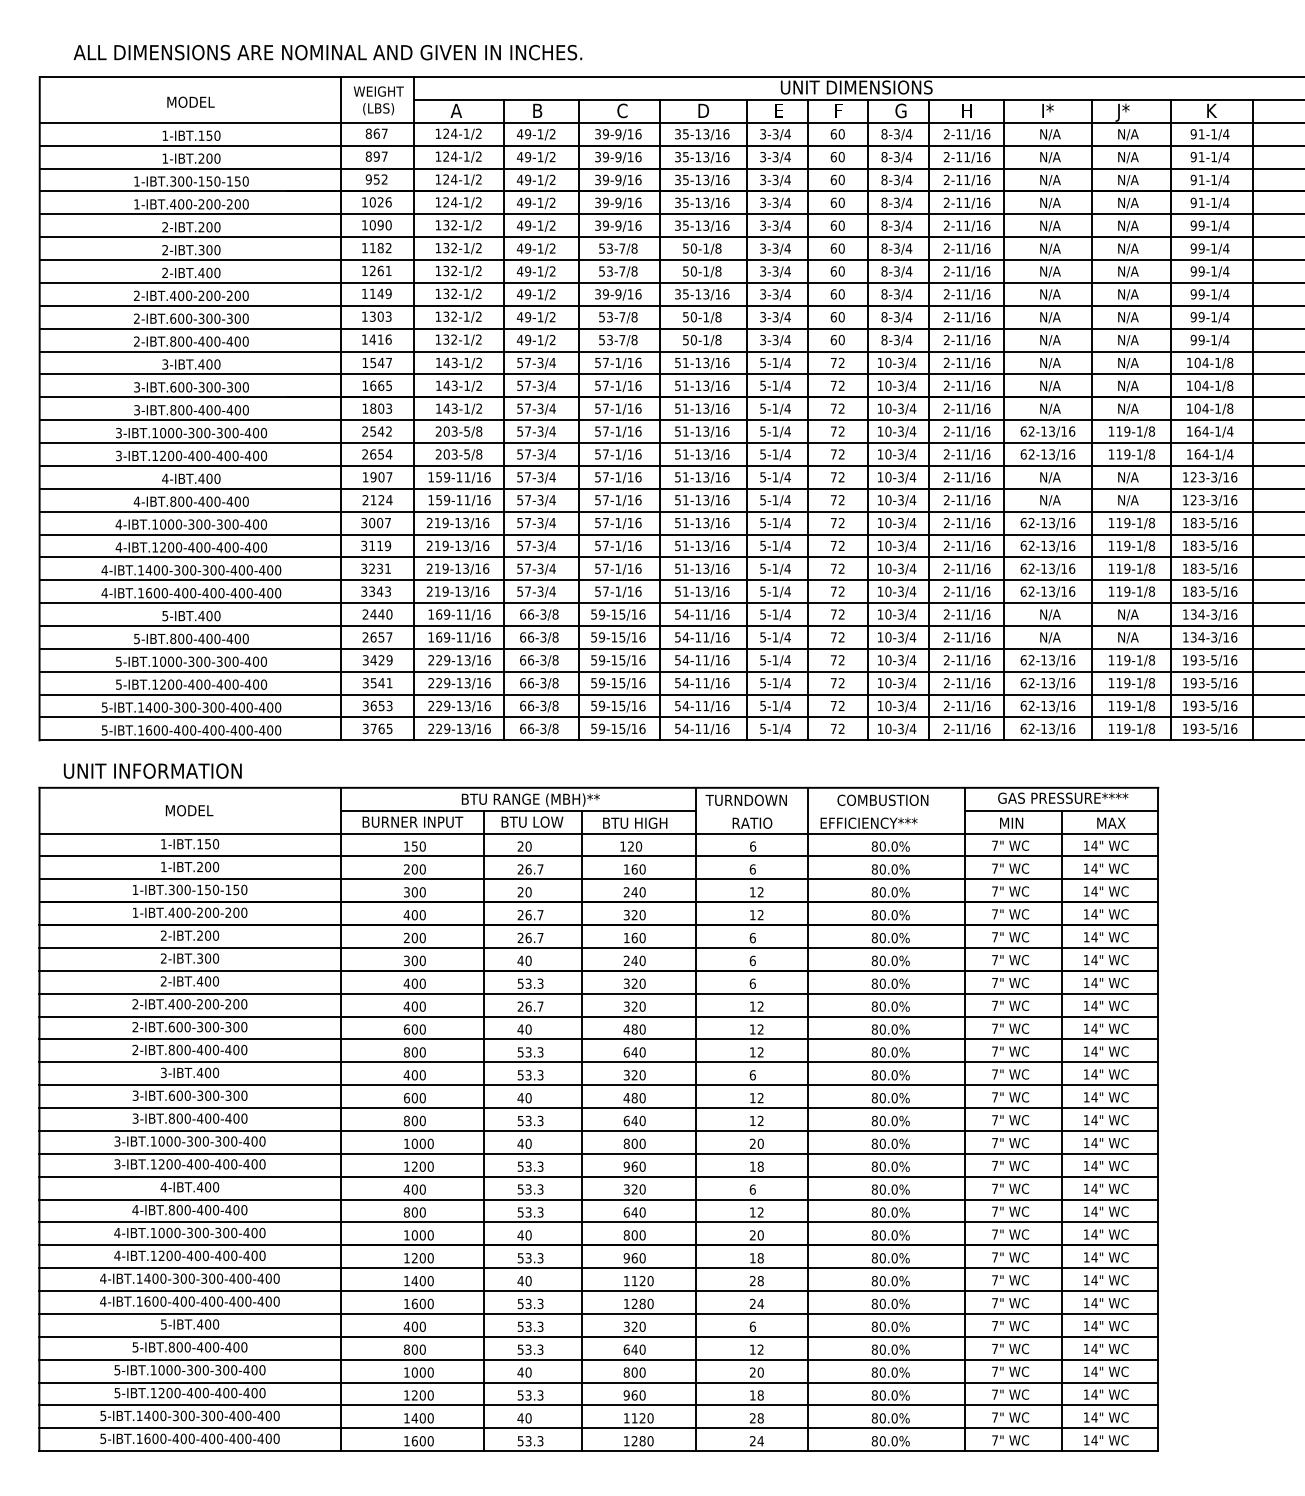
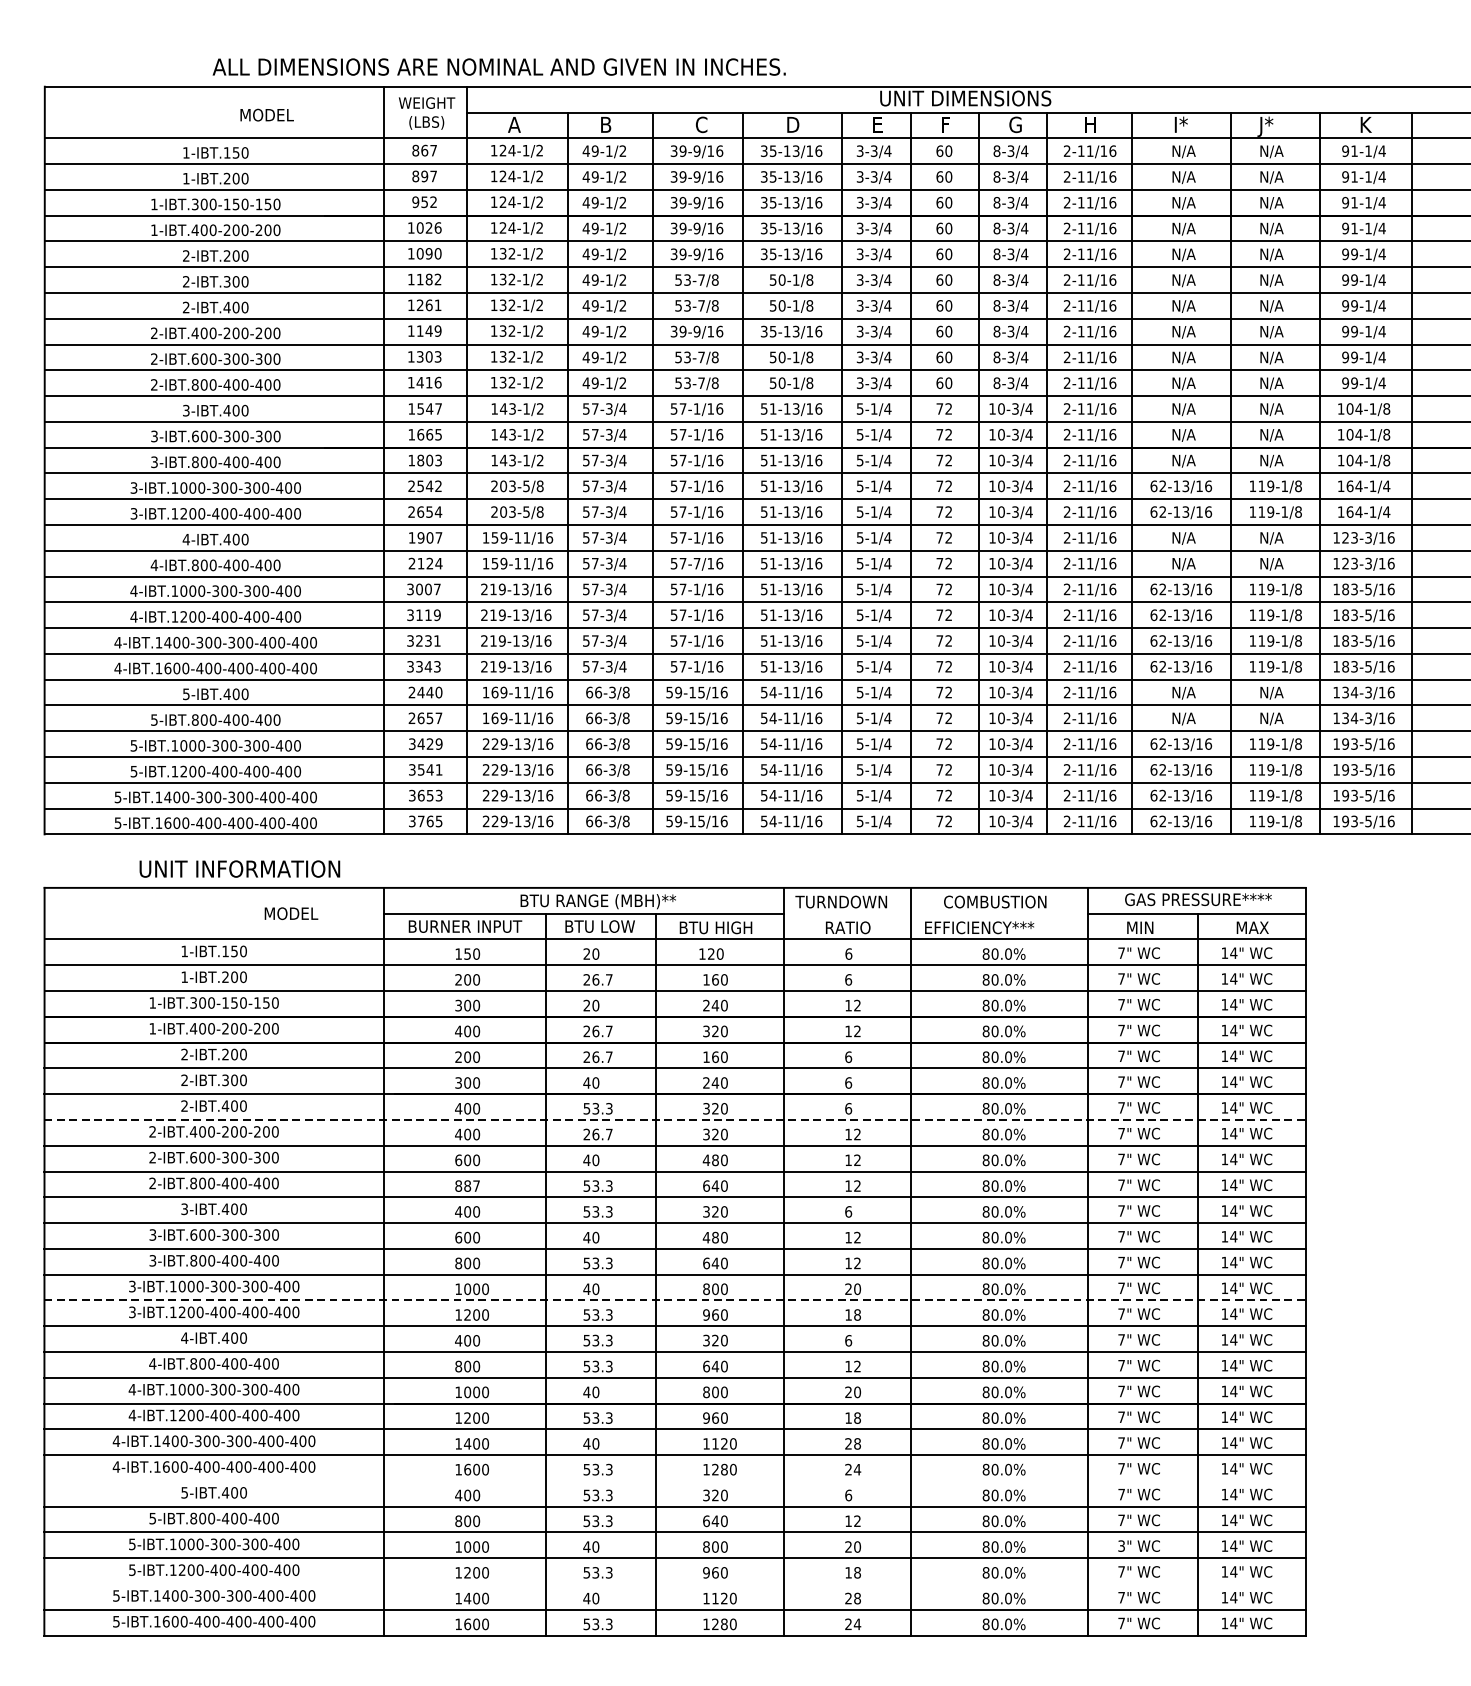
text: (327, 52) -> (498, 66), moved
text: (190, 101) -> (266, 114), moved
text: (618, 500) -> (697, 564), 57-1/16 -> 57-7/16
text: (152, 770) -> (239, 868), moved
text: (189, 810) -> (291, 913), moved
line: (599, 993) -> (675, 1119), solid -> dashed
text: (418, 1052) -> (471, 1186), 800 -> 887
line: (599, 1153) -> (675, 1300), solid -> dashed
line: (598, 1313) -> (674, 1480), removed
text: (994, 1371) -> (1121, 1545), 7" -> 3"
line: (598, 1405) -> (674, 1584), removed

